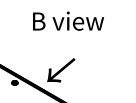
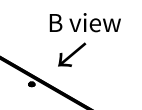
text: (61, 70) -> (72, 54), moved

